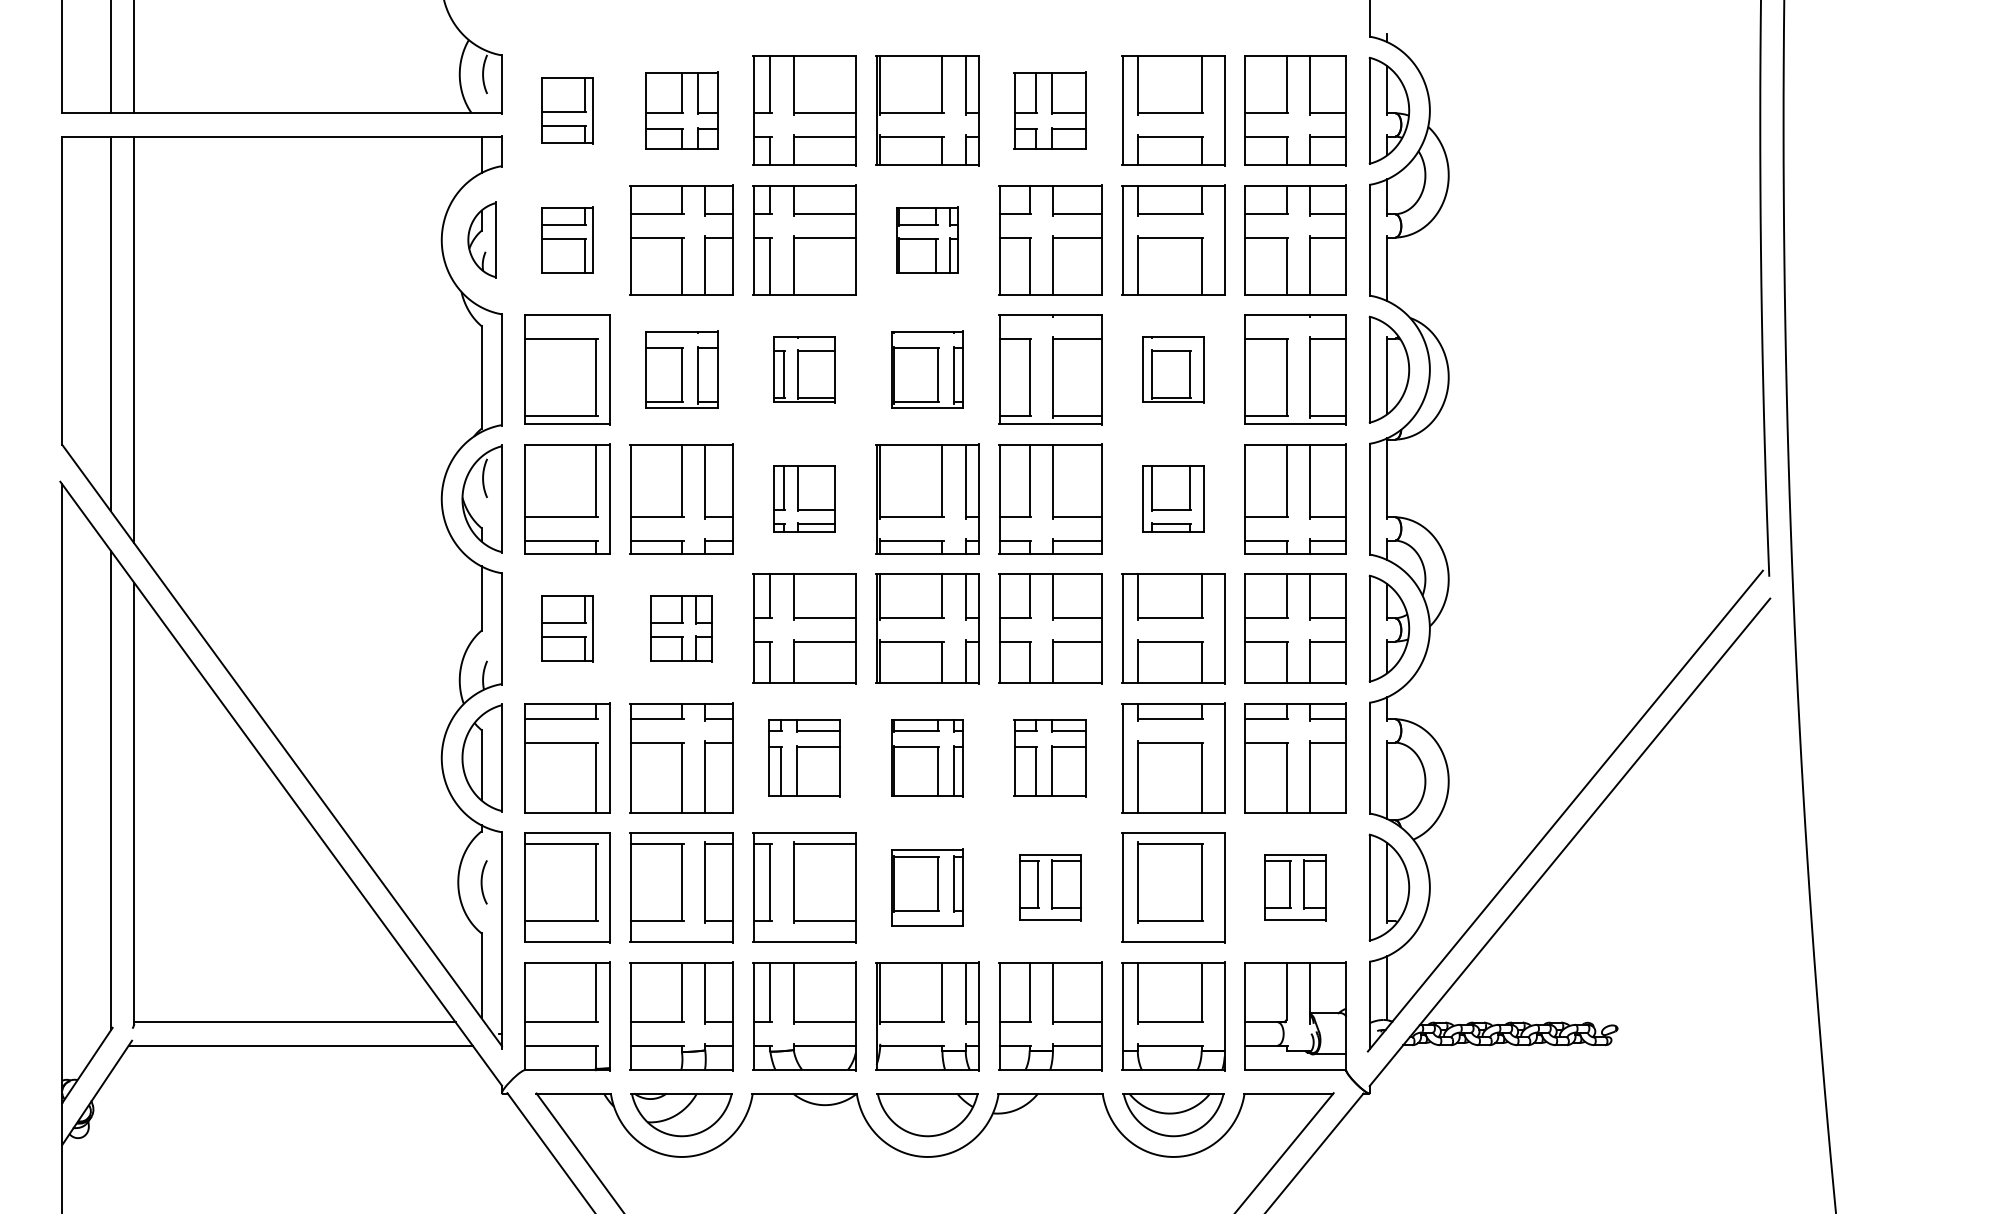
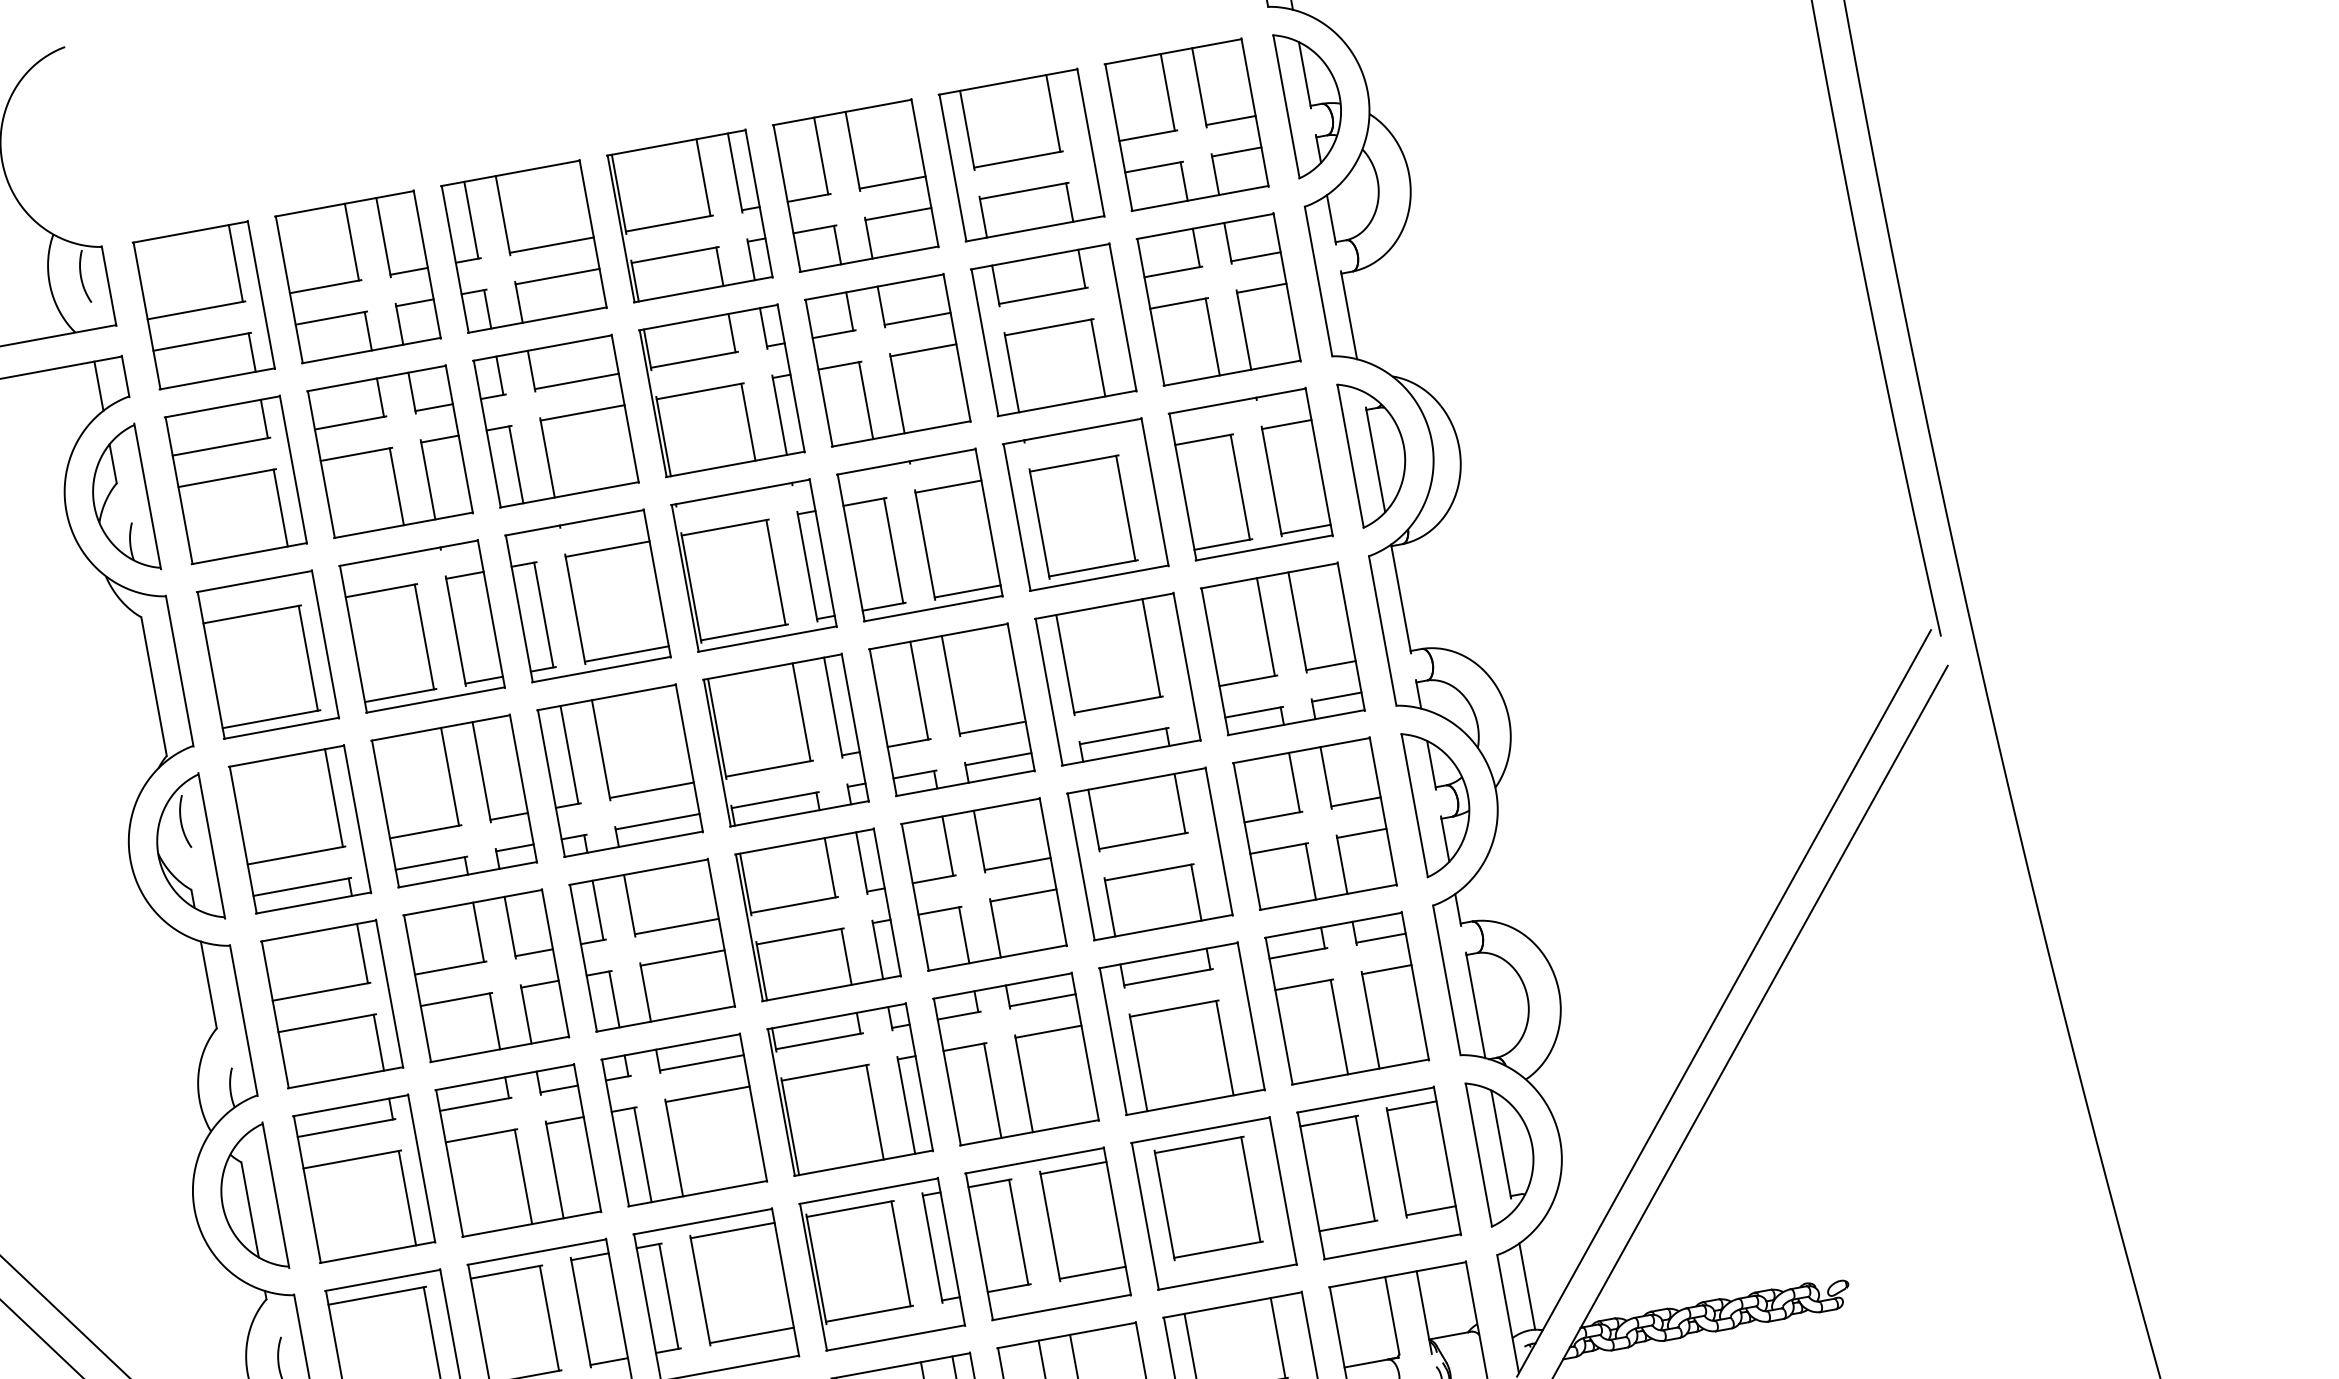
part: (567, 110) -> (203, 305), size x1.67
part: (681, 110) -> (357, 276), size x1.43
part: (1050, 110) -> (855, 185), size x1.43
part: (481, 239) -> (119, 500), size x1.43
part: (567, 239) -> (235, 479), size x1.67
part: (927, 239) -> (721, 390), size x1.67
part: (681, 369) -> (421, 626), size x1.43
part: (804, 369) -> (587, 595), size x1.67
part: (927, 369) -> (753, 565), size x1.43
part: (1173, 369) -> (1085, 504), size x1.67
part: (804, 498) -> (619, 769), size x1.67
part: (1173, 498) -> (1117, 678), size x1.67
part: (567, 628) -> (332, 1004), size x1.67
part: (681, 628) -> (486, 975), size x1.67
part: (804, 757) -> (683, 1119), size x1.43
part: (927, 757) -> (849, 1088), size x1.43
part: (1050, 757) -> (1015, 1058), size x1.43
part: (927, 887) -> (882, 1264), size x1.43
part: (1050, 887) -> (1048, 1233), size x1.67
part: (1295, 887) -> (1378, 1173), size x1.67

